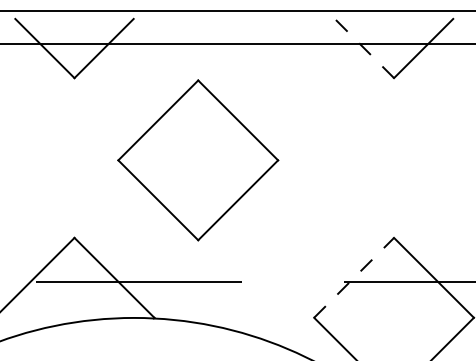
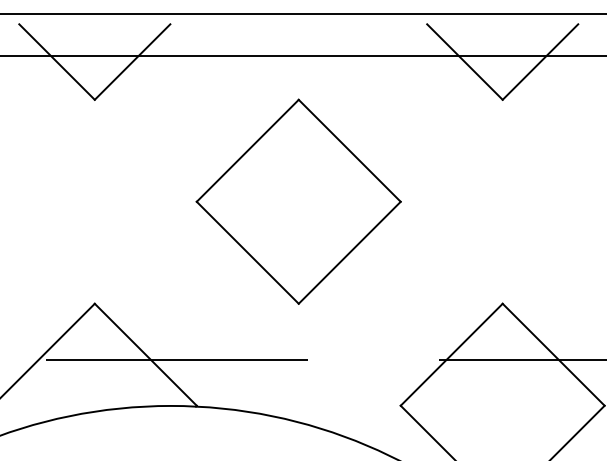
line: (364, 48) -> (464, 61), dashed -> solid
part: (198, 160) -> (298, 201), moved
line: (354, 277) -> (452, 354), dashed -> solid

